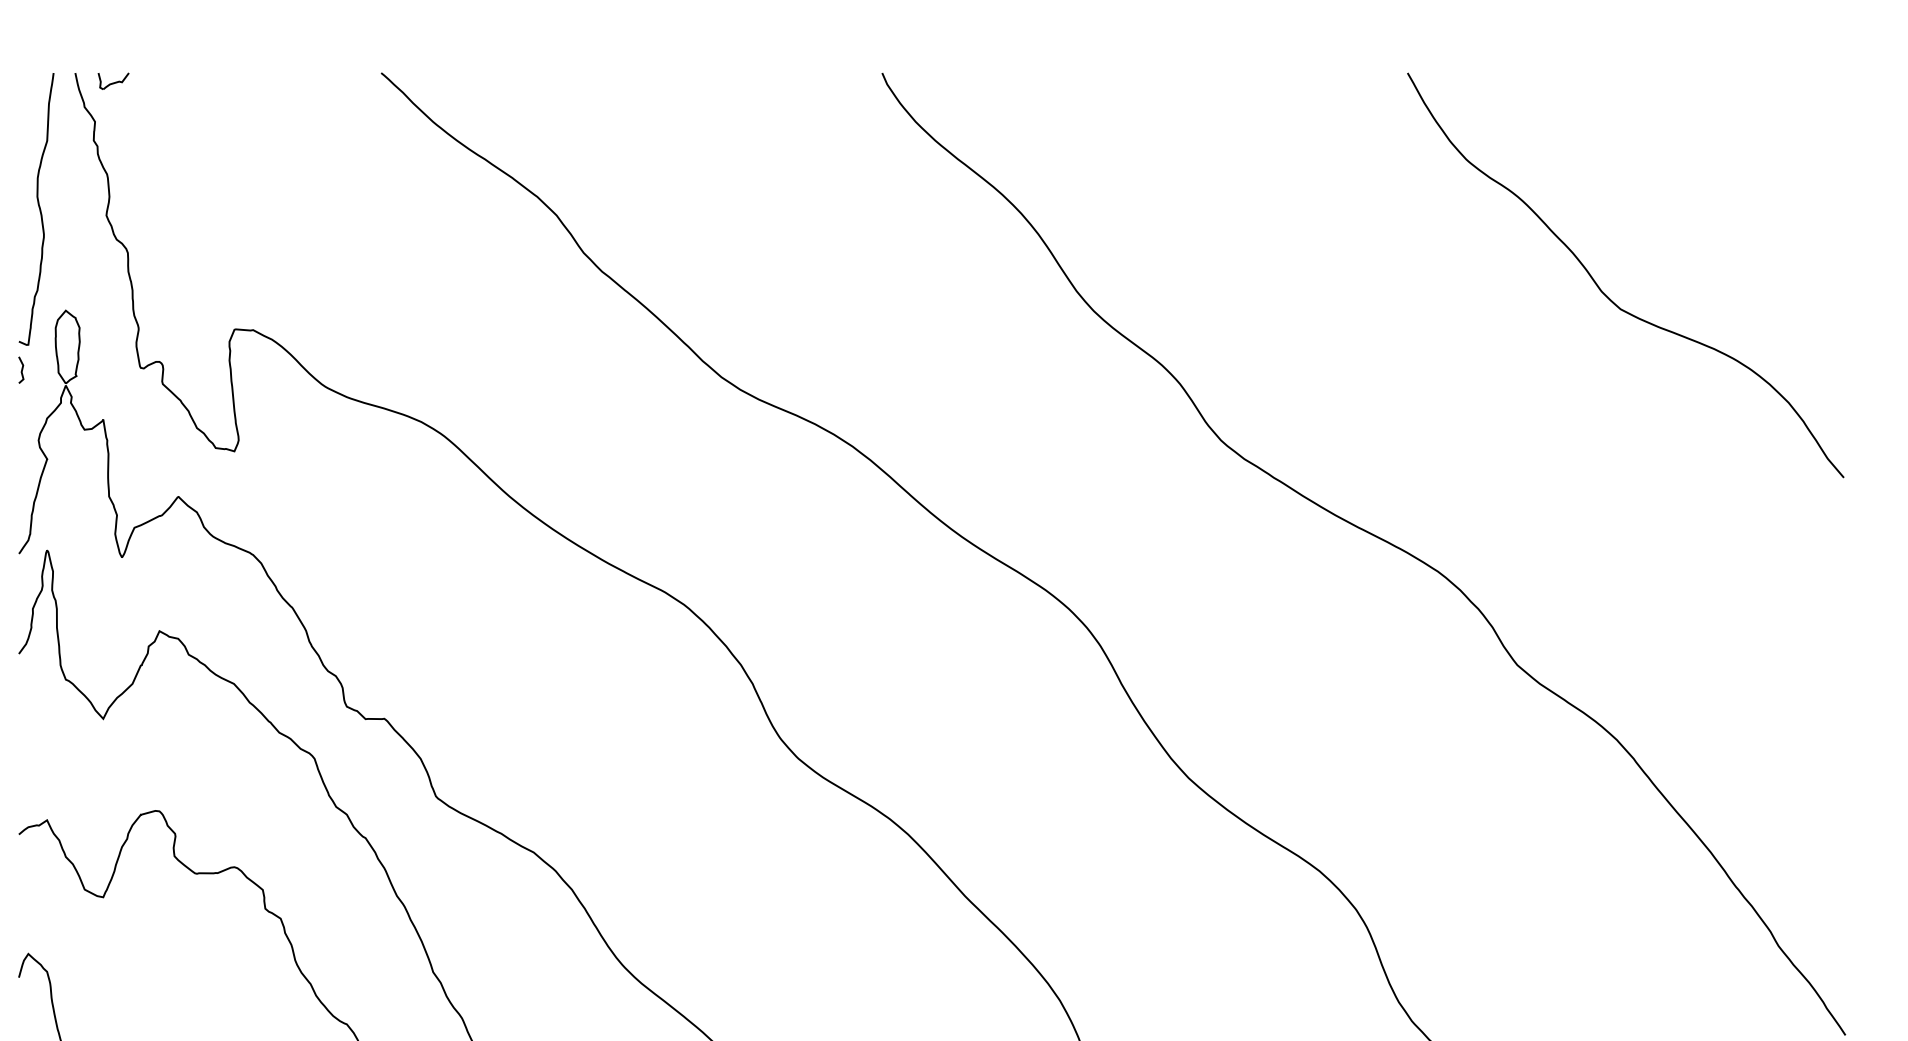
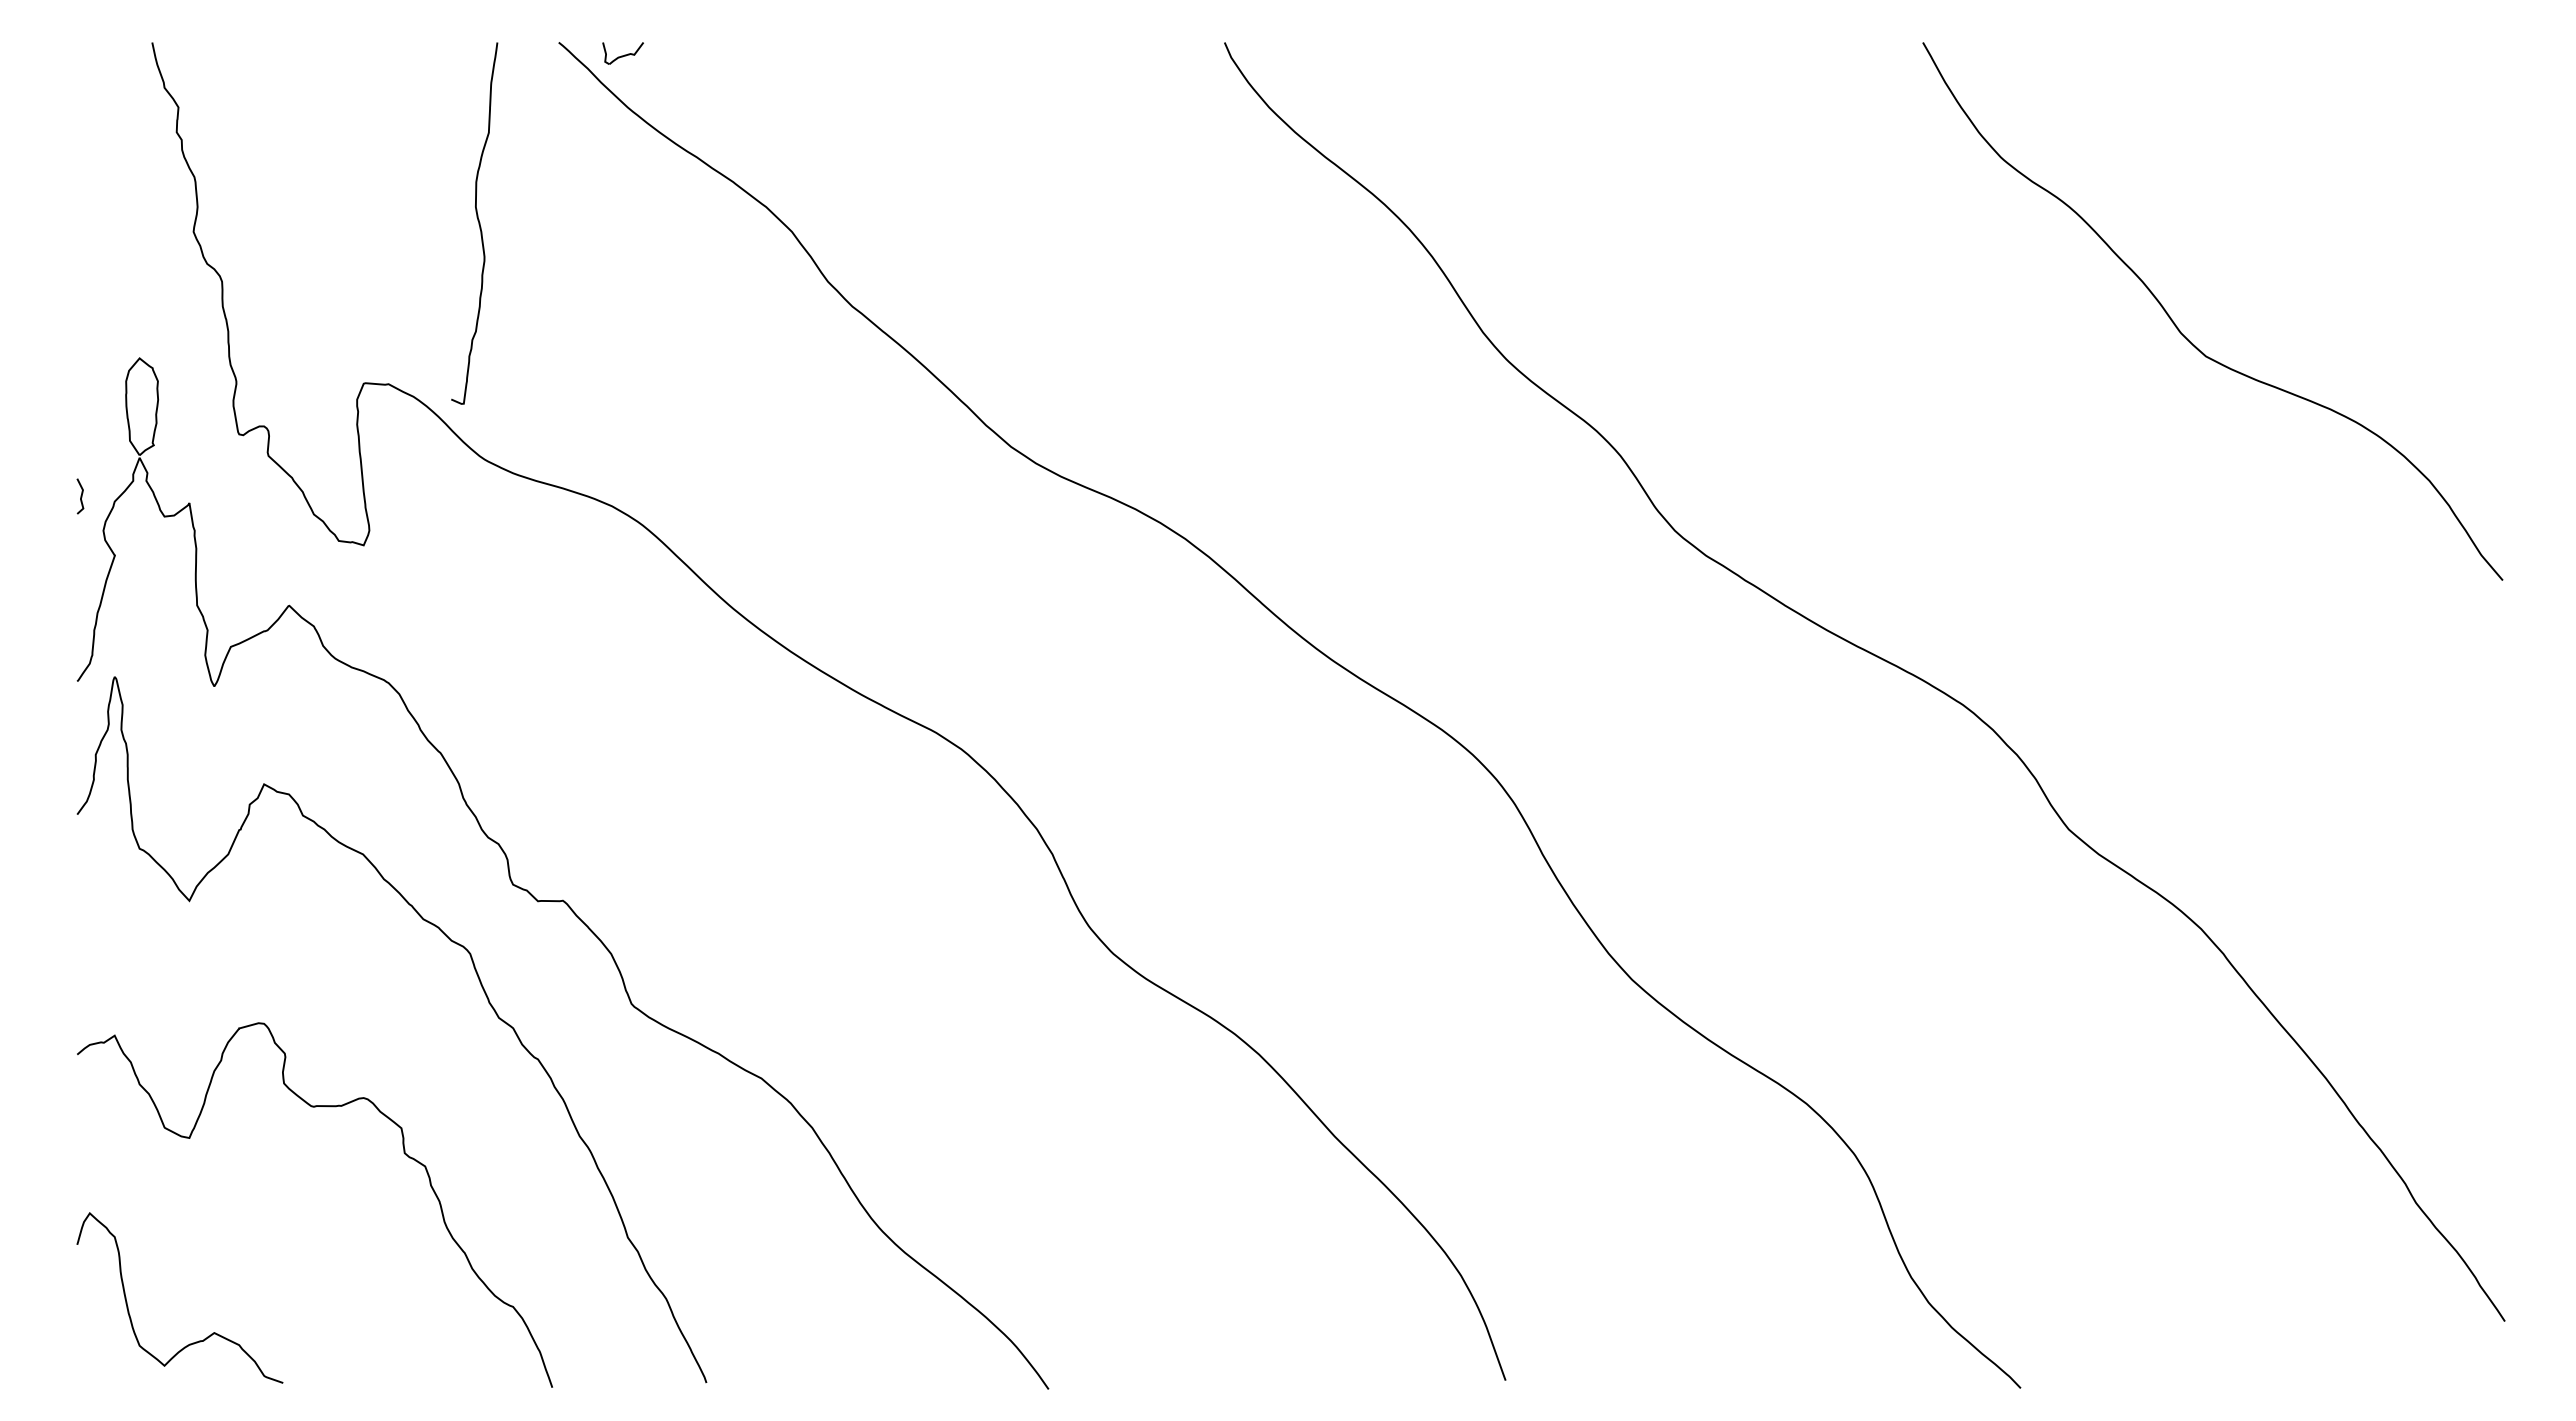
part: (113, 81) -> (622, 53), moved
curve: (39, 209) -> (478, 223), moved
line: (21, 370) -> (80, 496), moved

